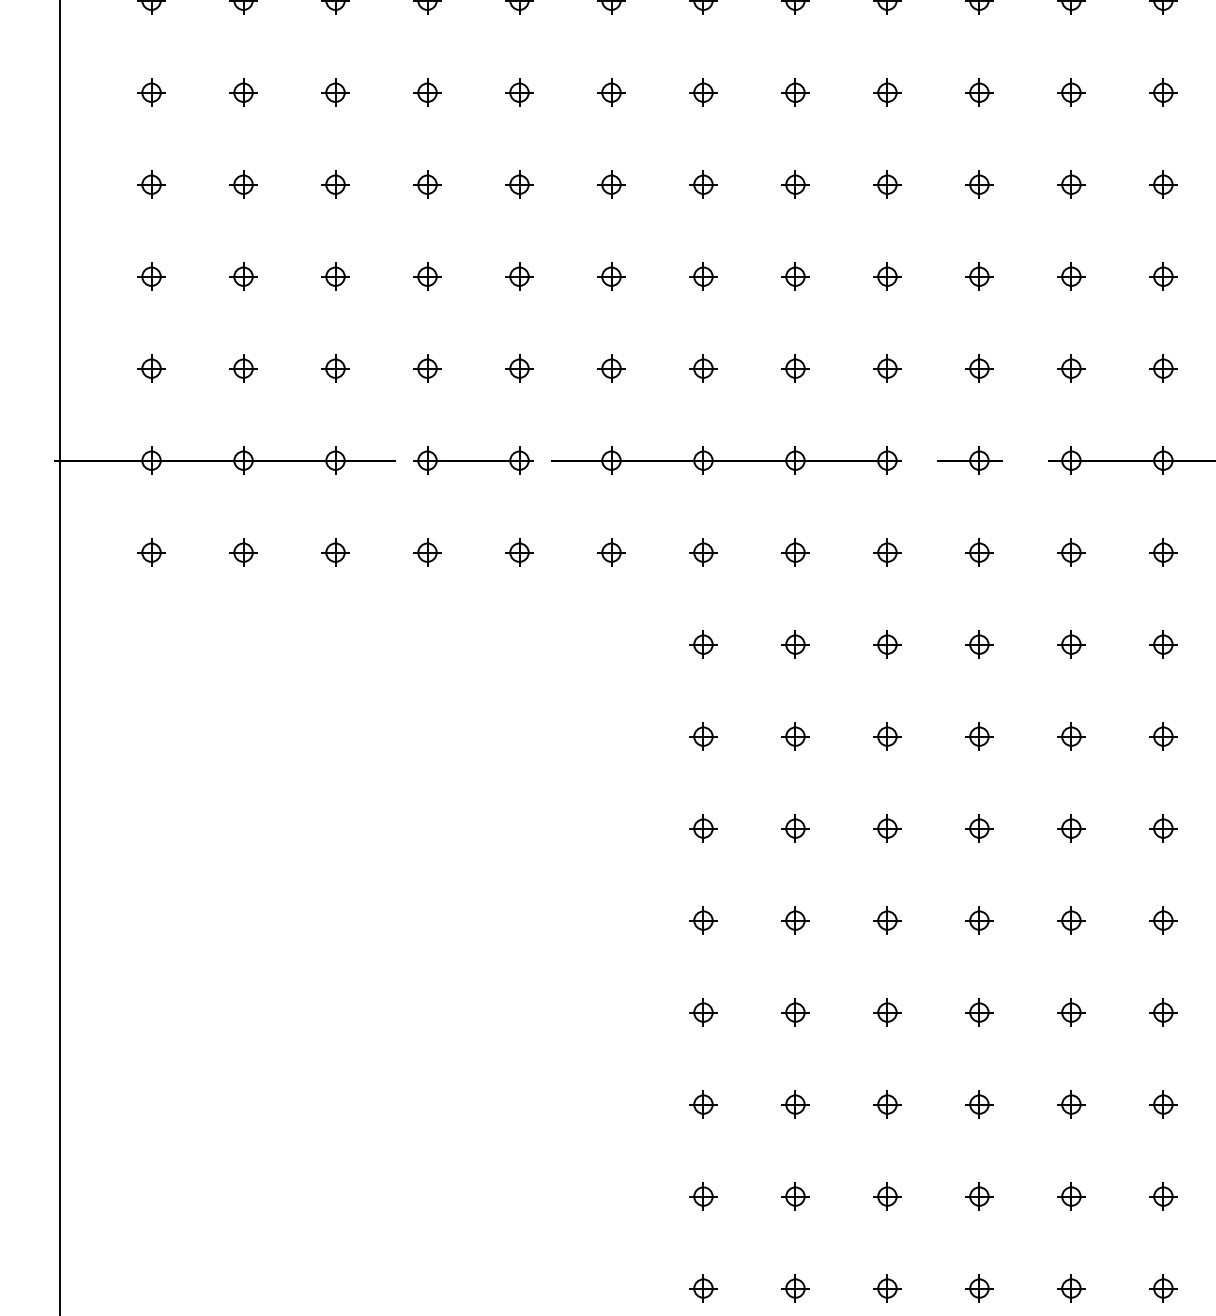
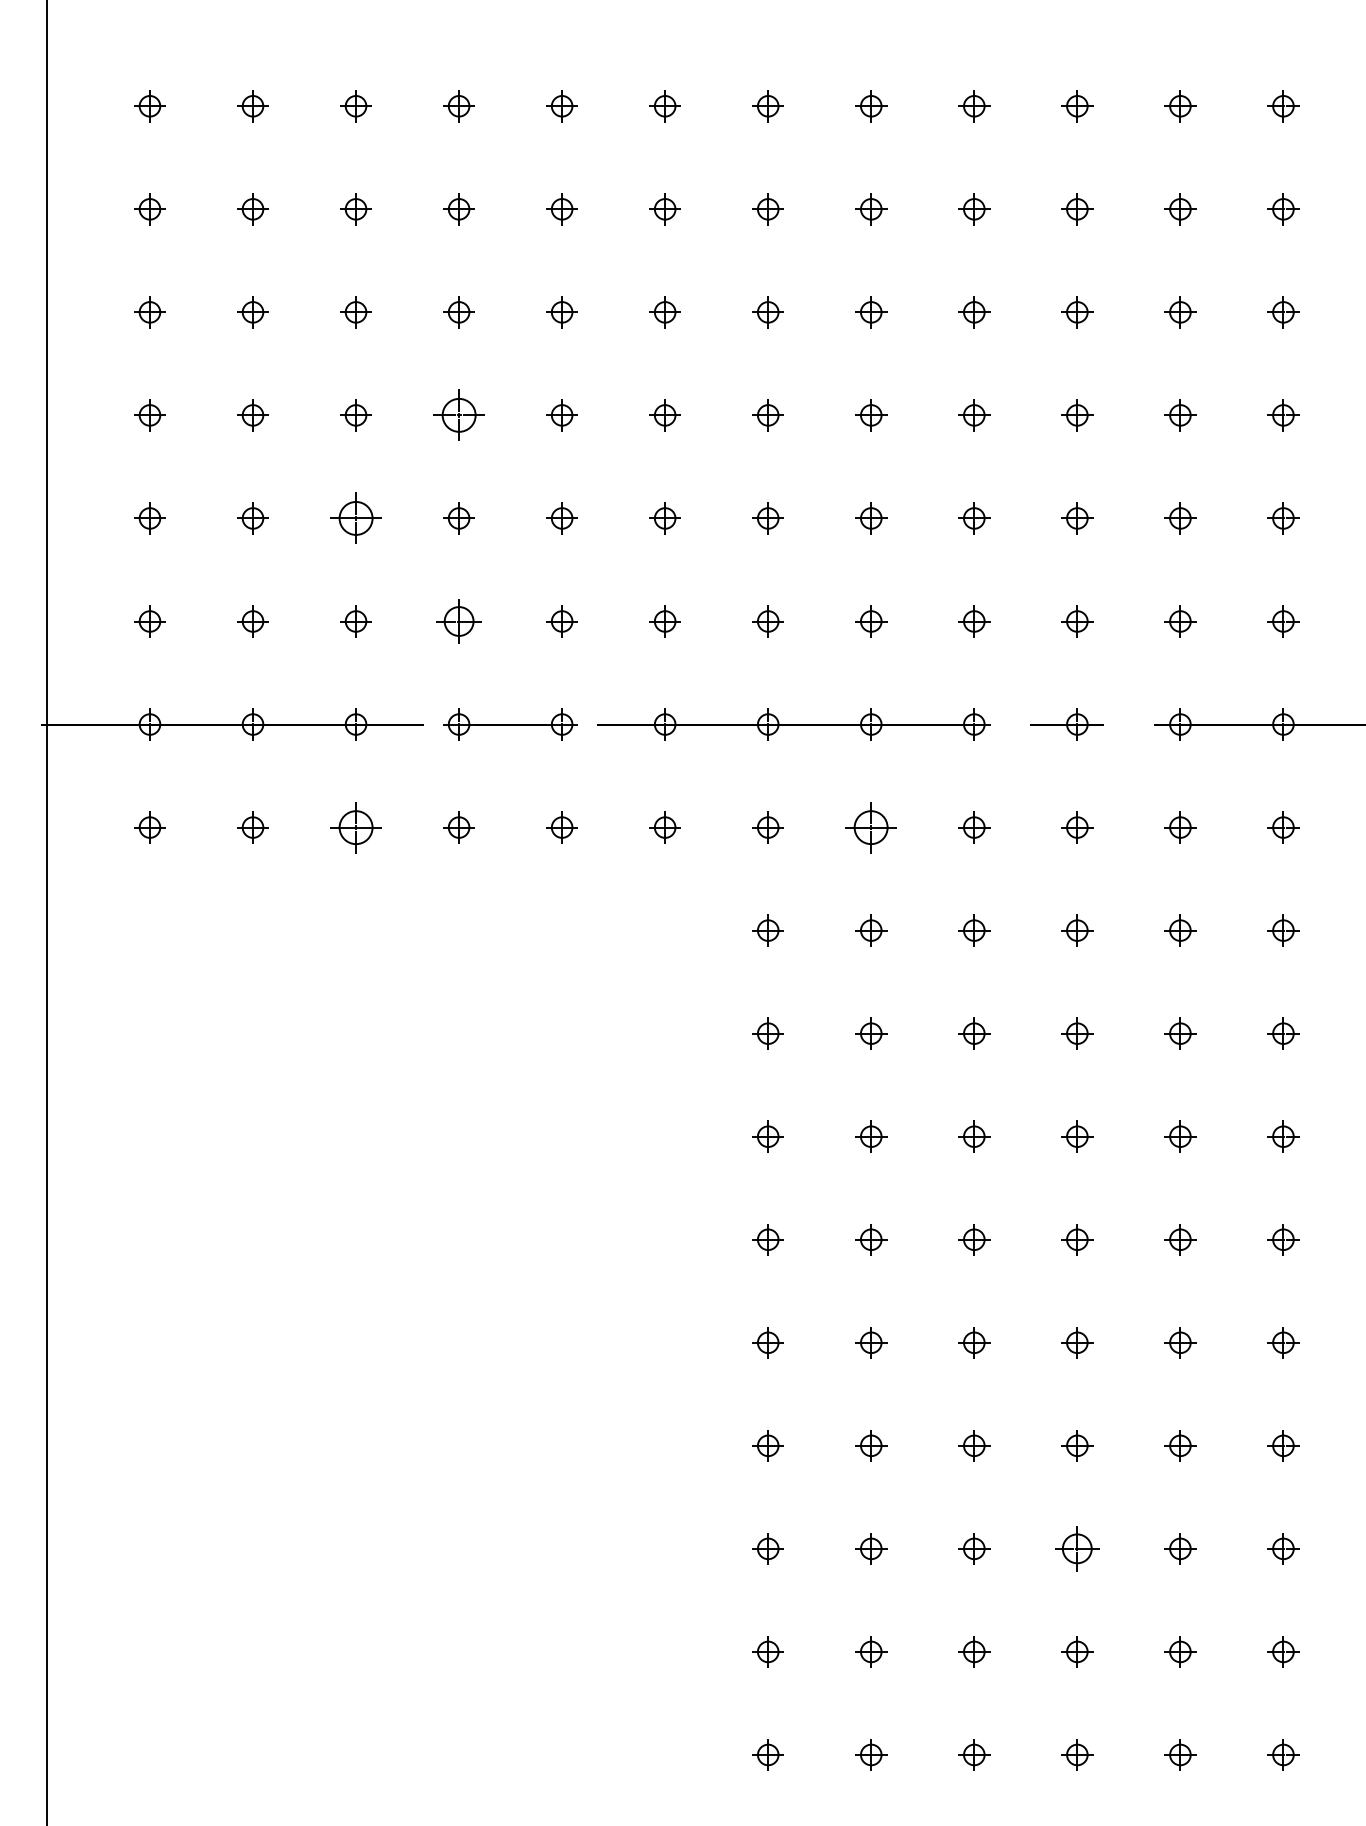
part: (426, 184) -> (458, 415), size x1.6
part: (335, 276) -> (355, 518), size x1.6
part: (426, 368) -> (458, 621), size x1.4
part: (335, 552) -> (355, 827), size x1.6
part: (795, 552) -> (871, 827), size x1.6
part: (979, 1196) -> (1077, 1548), size x1.4

